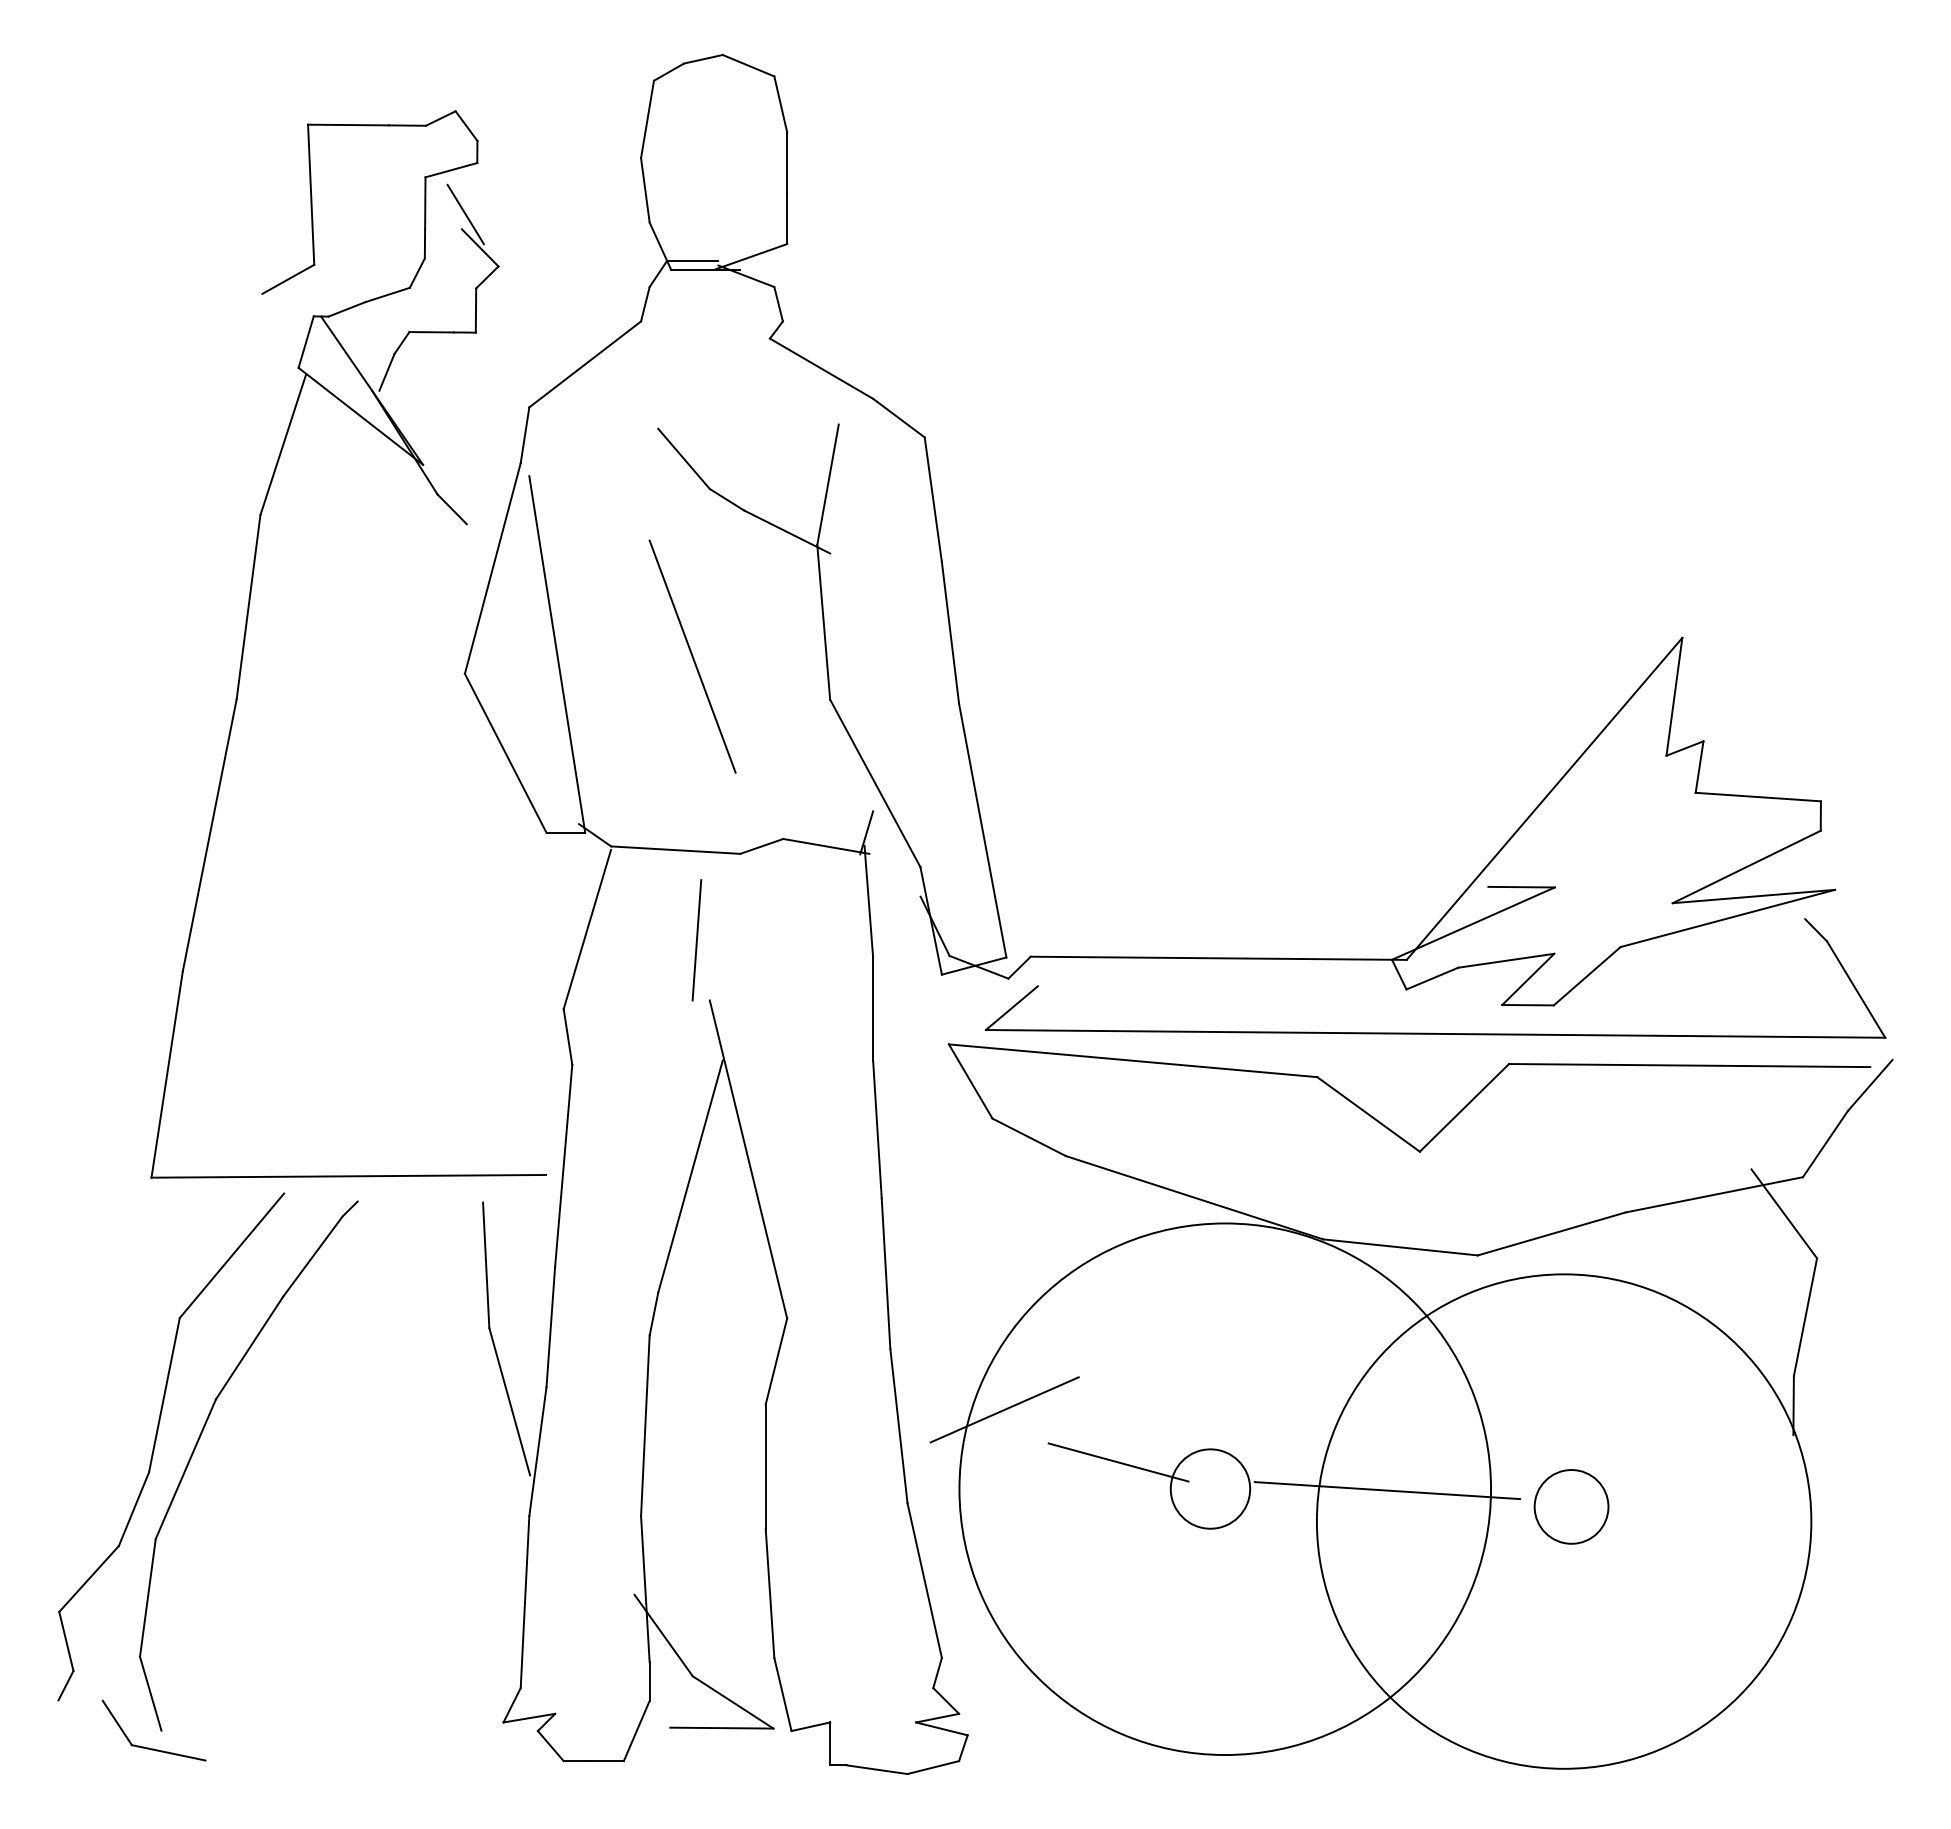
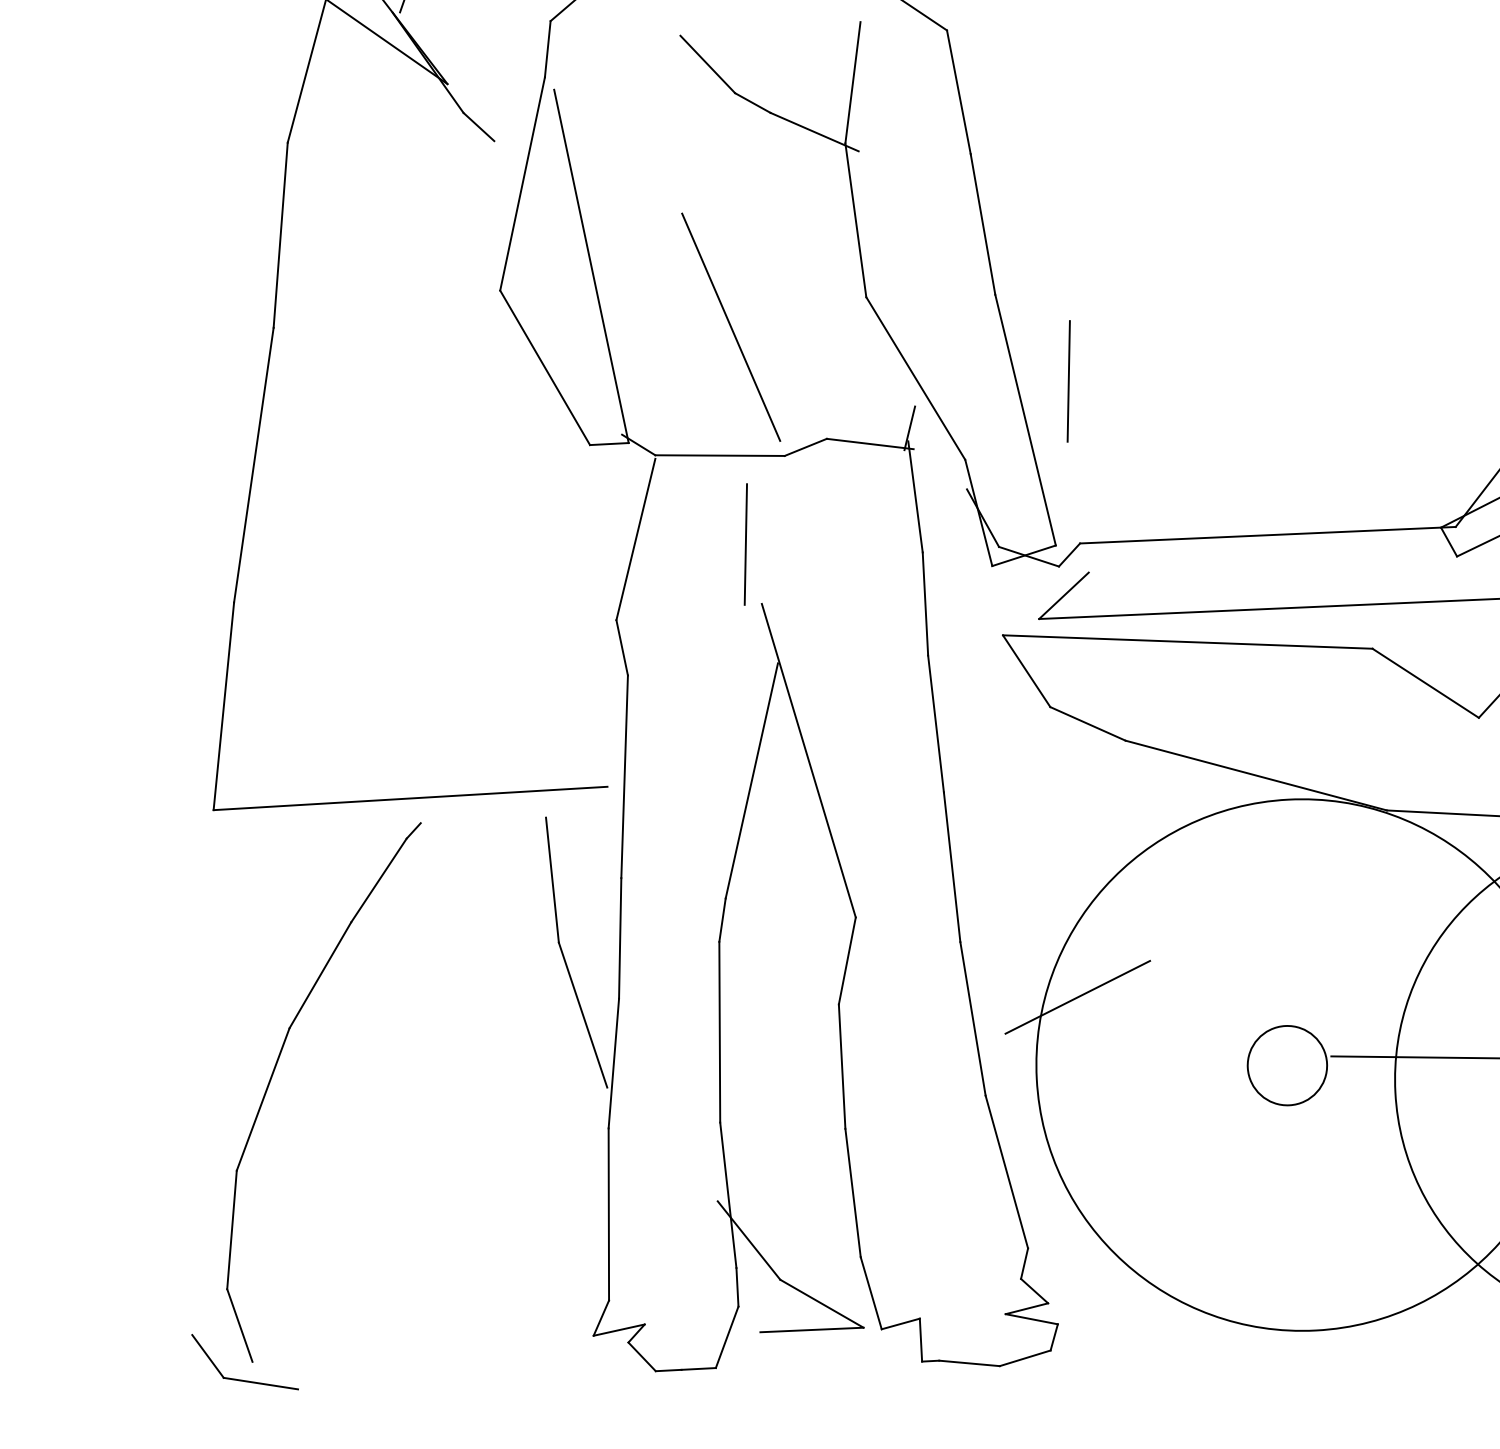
line: (692, 656) -> (731, 327), moved
line: (1027, 794) -> (1068, 381), added
part: (156, 1441) -> (232, 1073), removed
line: (1118, 1462) -> (1194, 1043), removed

